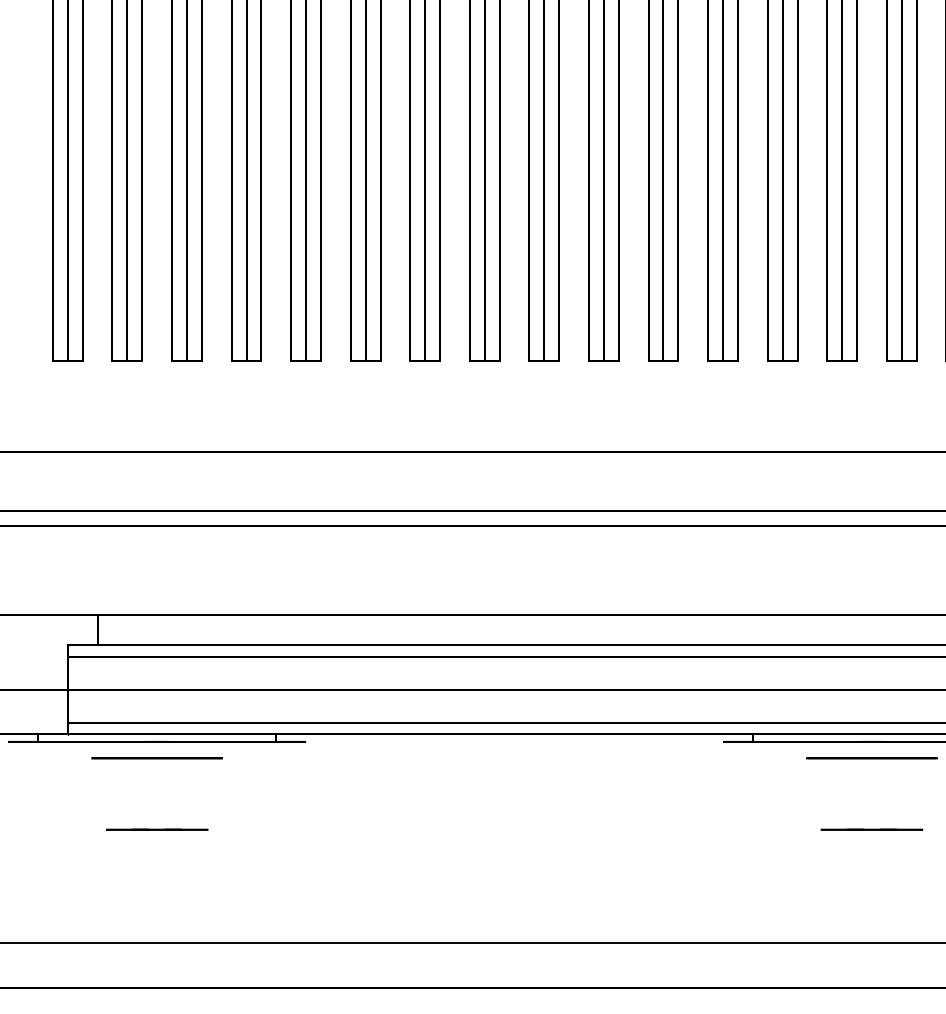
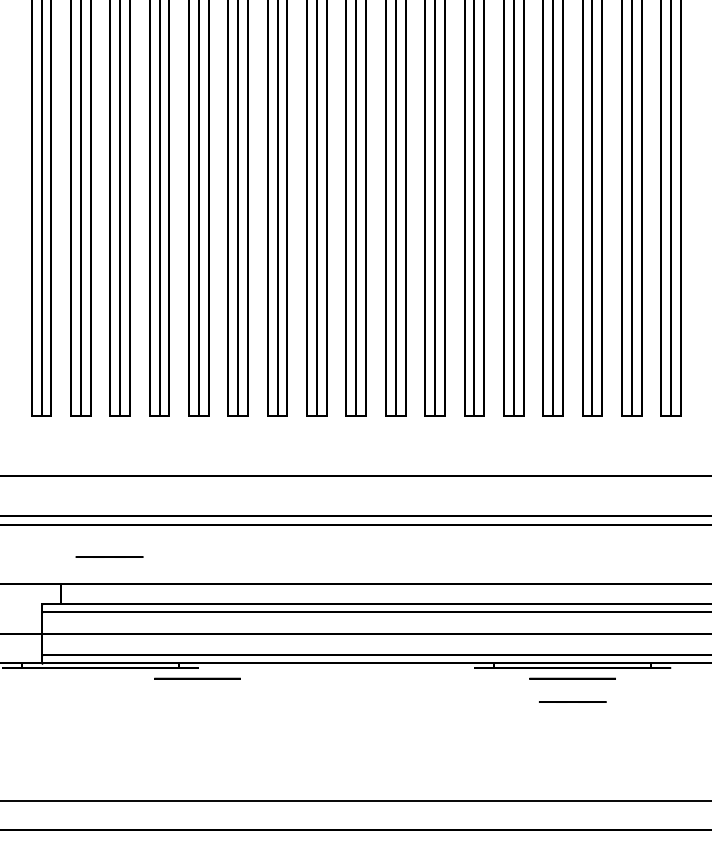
circle: (157, 757) -> (197, 678), moved
line: (157, 828) -> (109, 556), moved
line: (871, 828) -> (572, 701), moved

